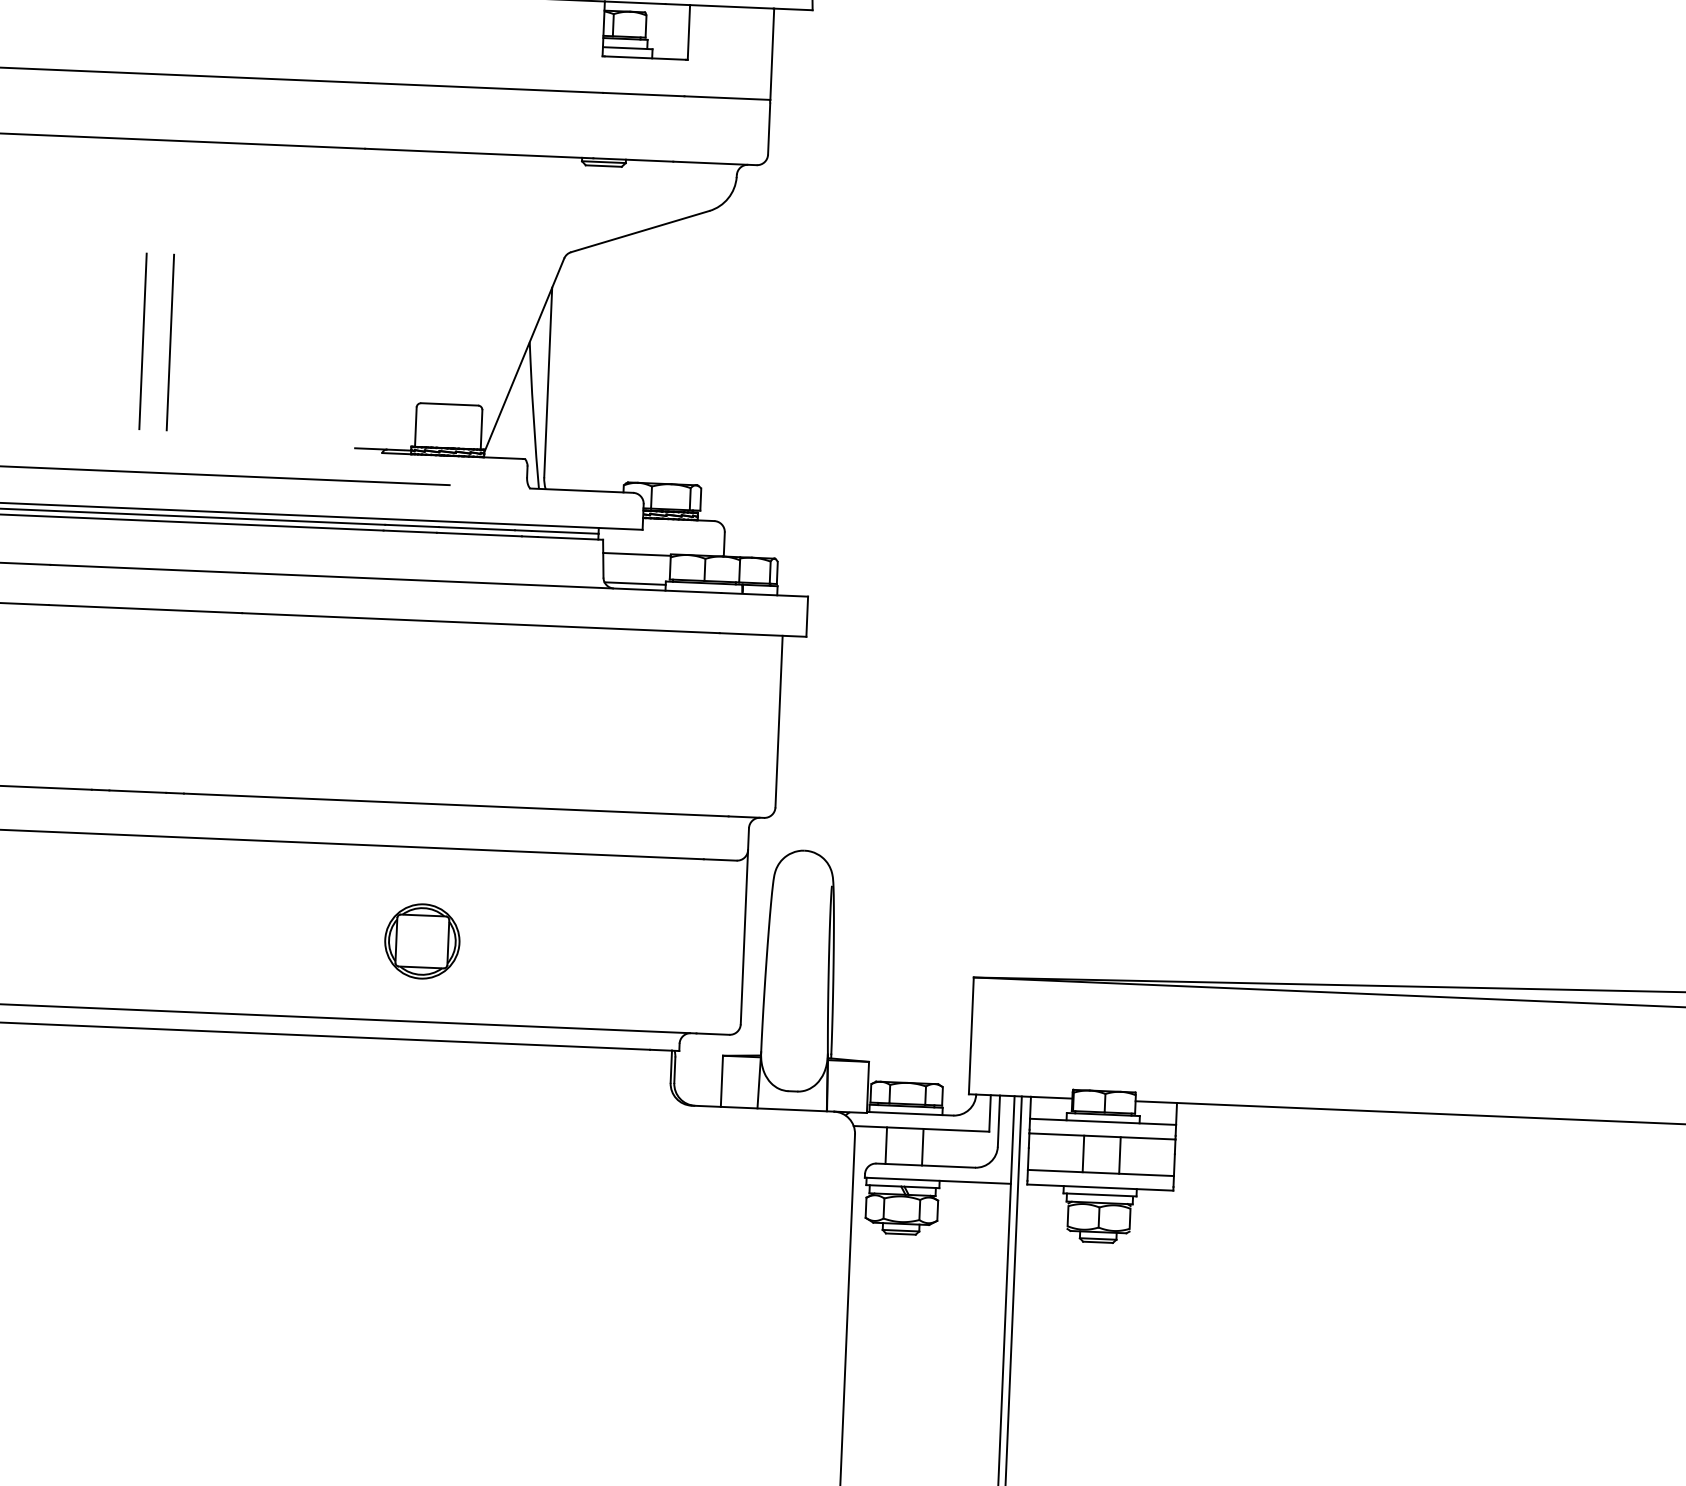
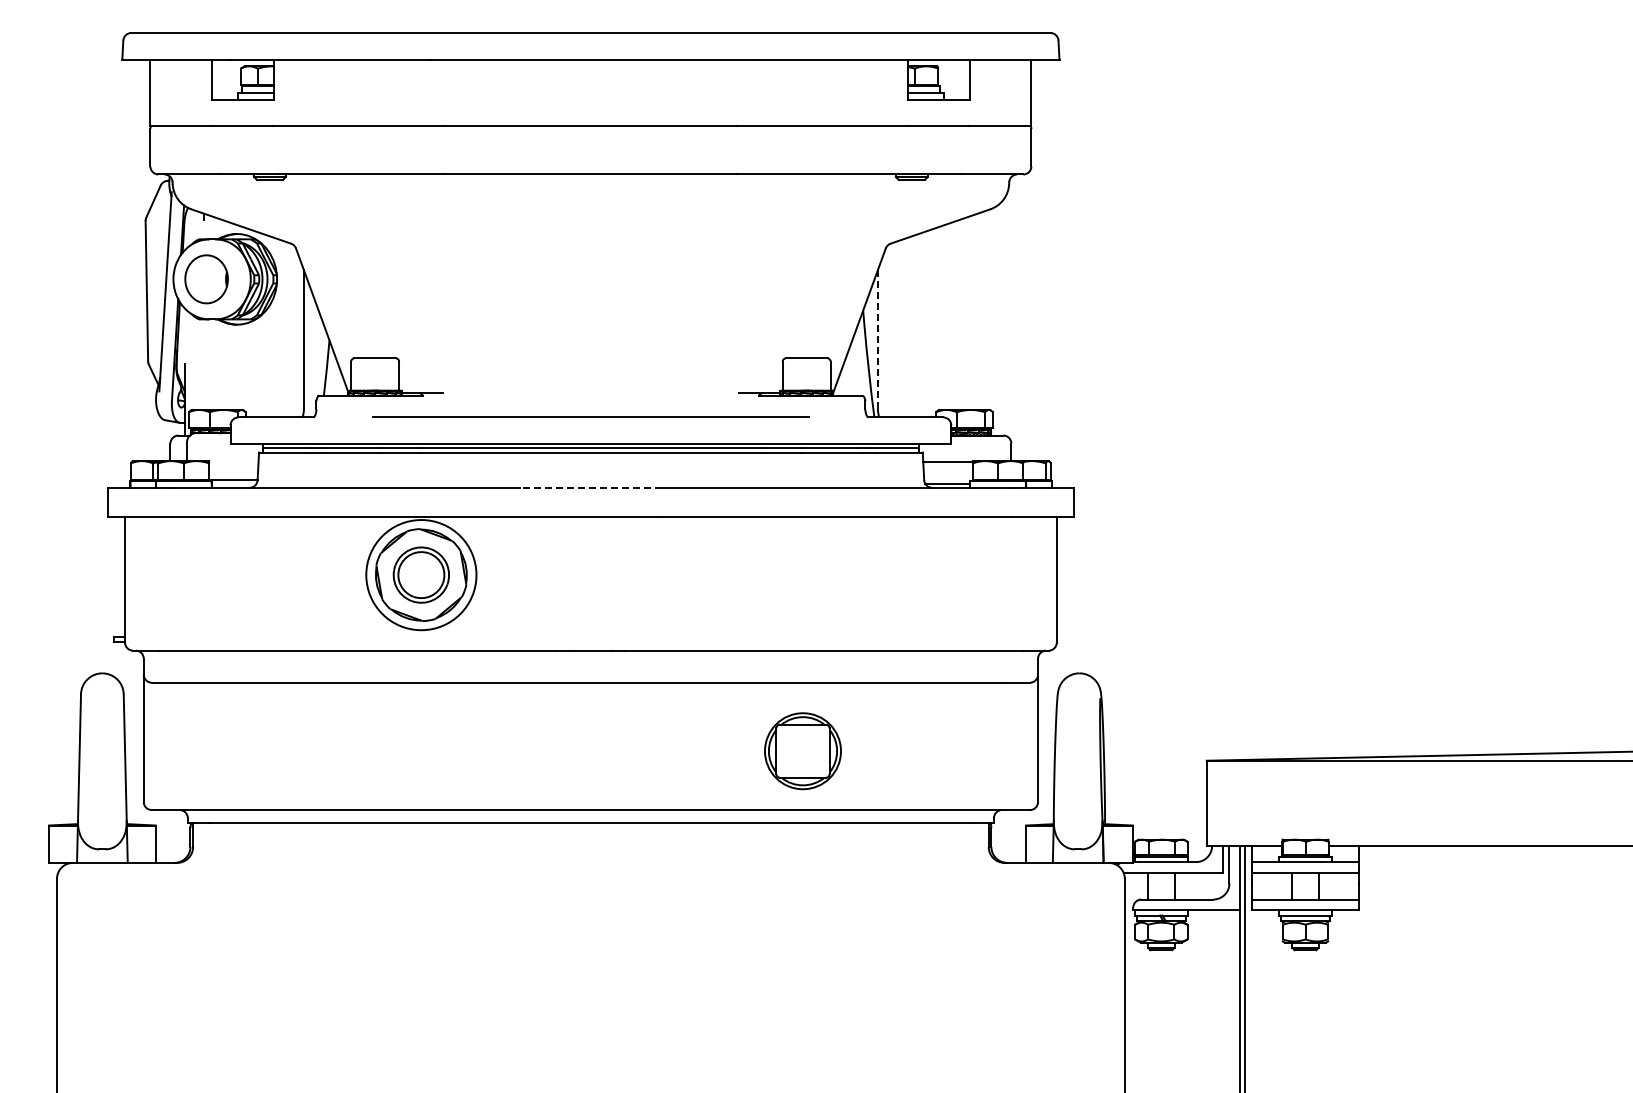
line: (142, 340) -> (580, 321), removed
line: (169, 342) -> (600, 321), removed
line: (547, 382) -> (877, 339), solid -> dashed
line: (146, 568) -> (590, 487), solid -> dashed
part: (422, 941) -> (803, 751), size x1.4

